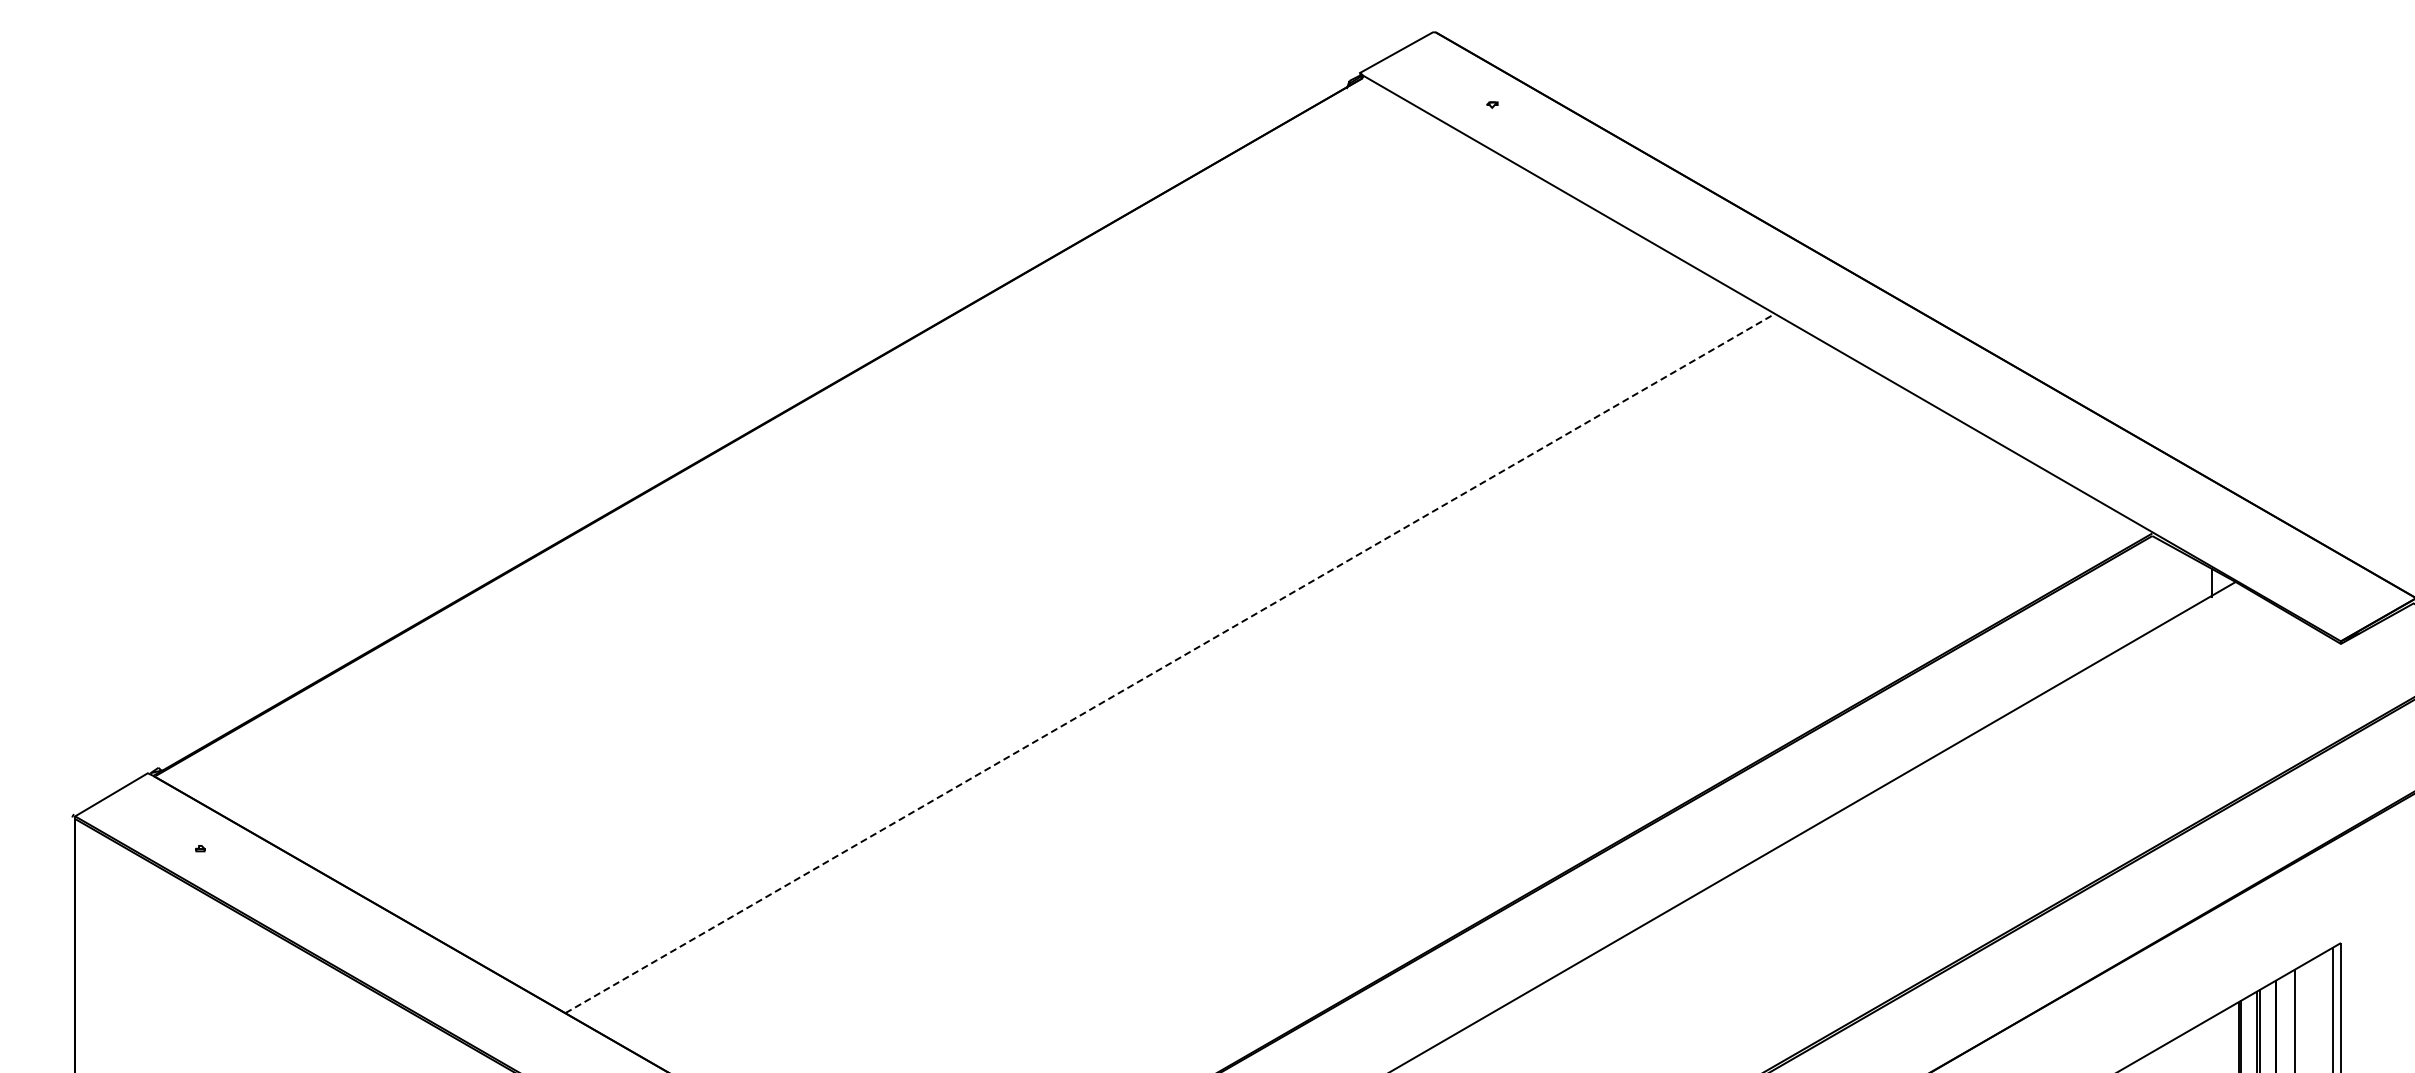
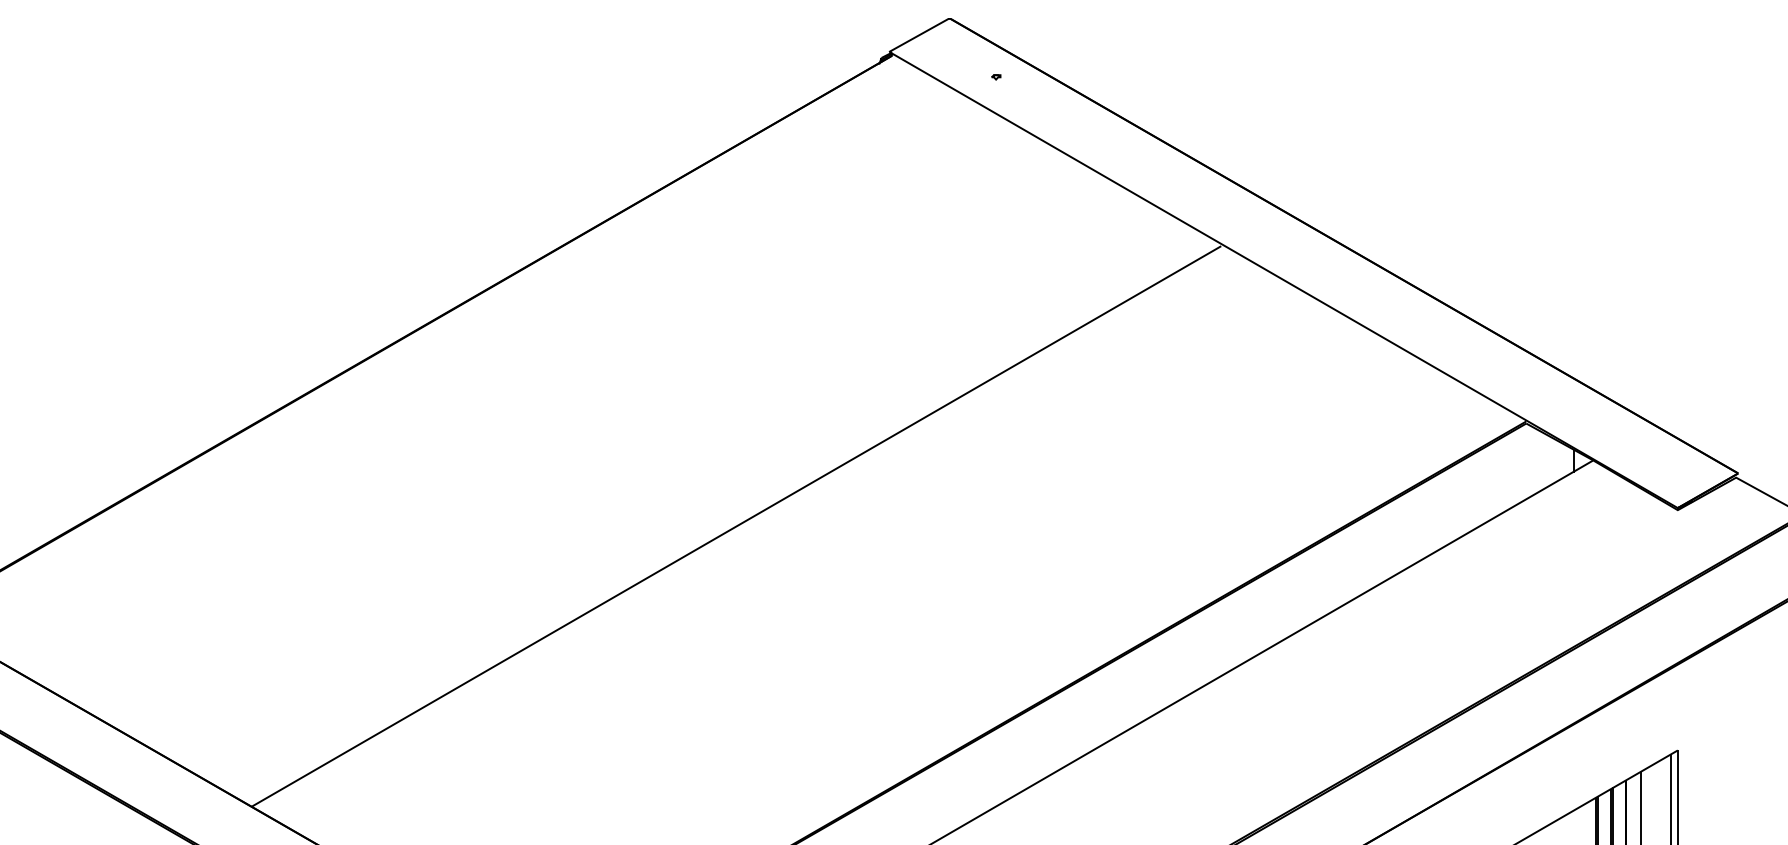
line: (1169, 663) -> (736, 525), dashed -> solid

